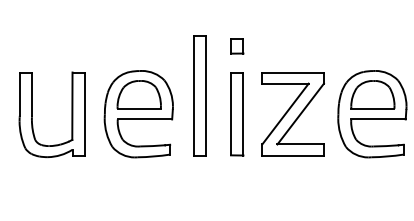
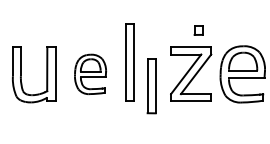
part: (236, 46) -> (198, 30), moved
part: (138, 114) -> (90, 74), size x0.7
part: (236, 114) -> (151, 86), moved

